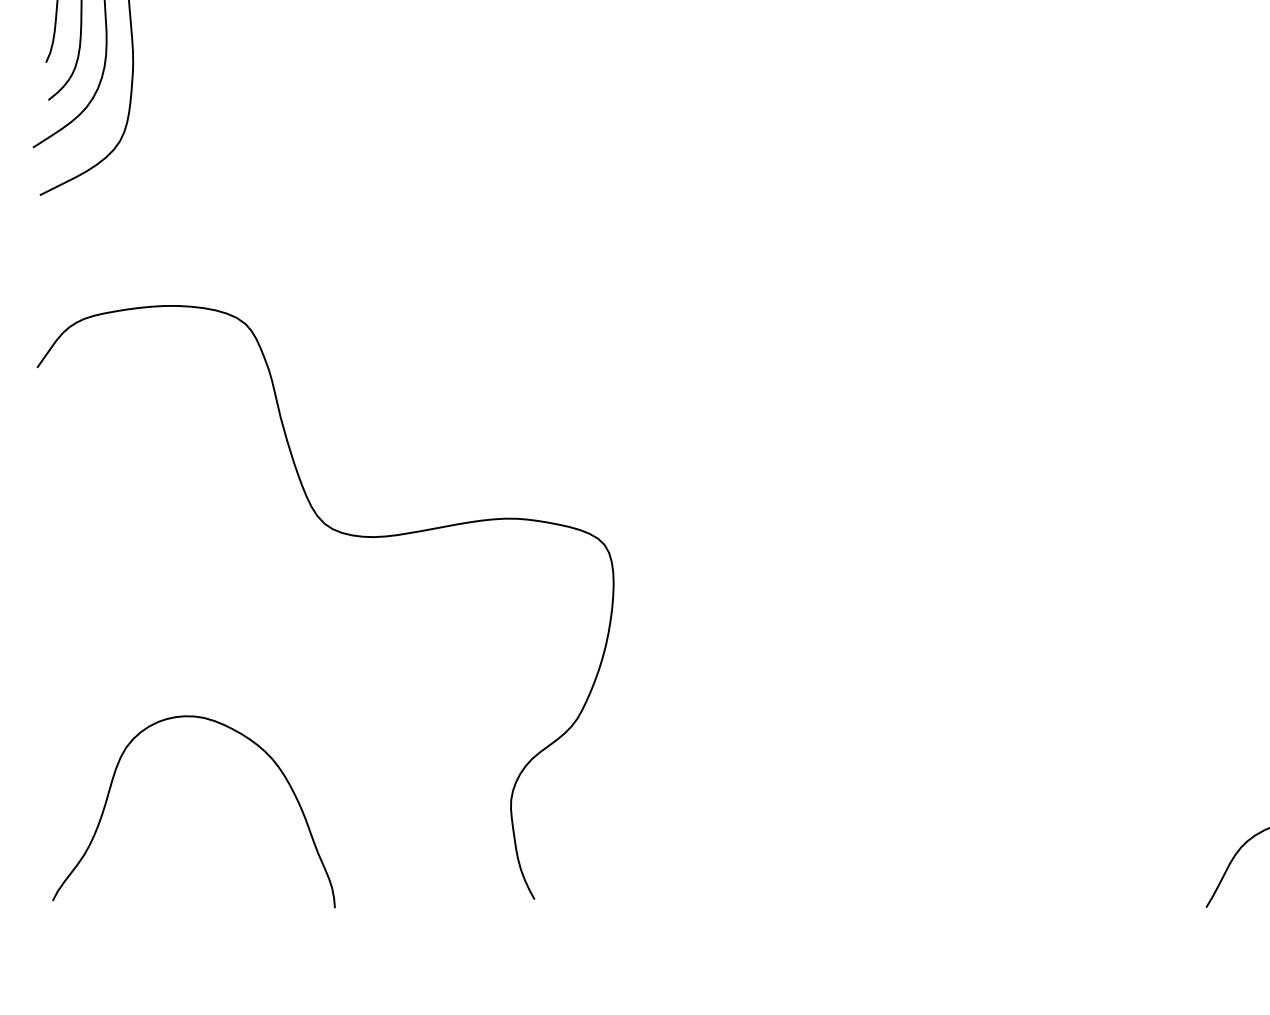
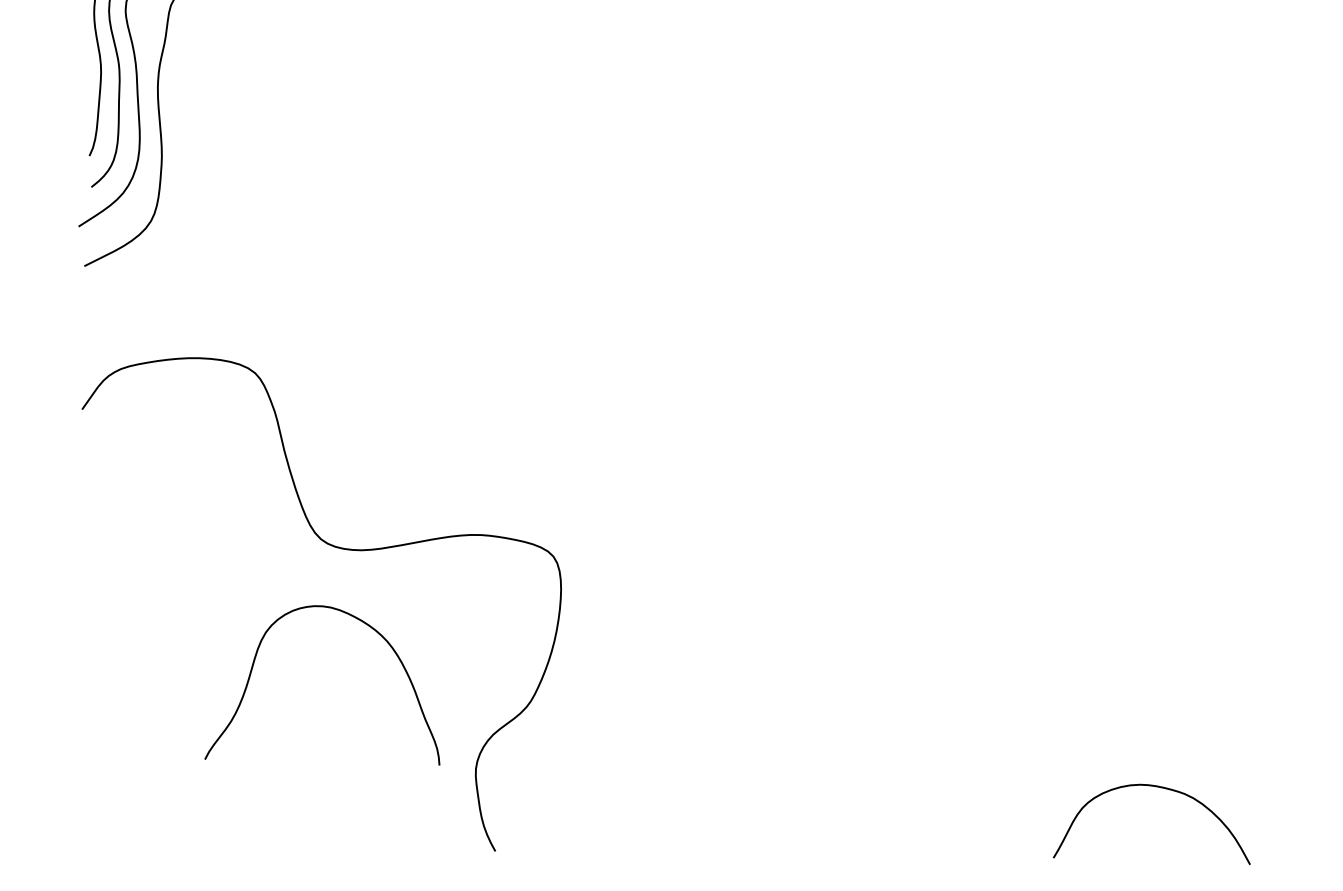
curve: (111, 790) -> (253, 667), moved

